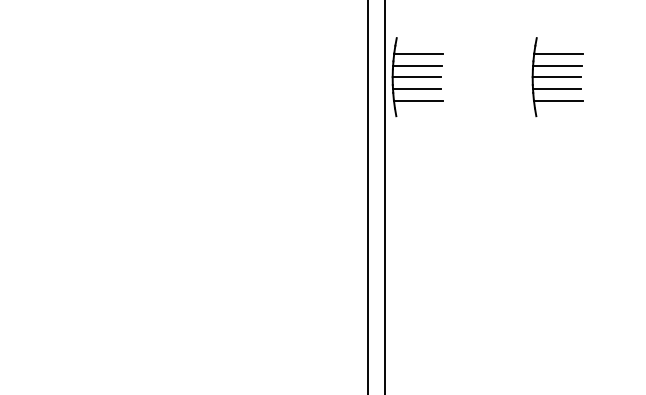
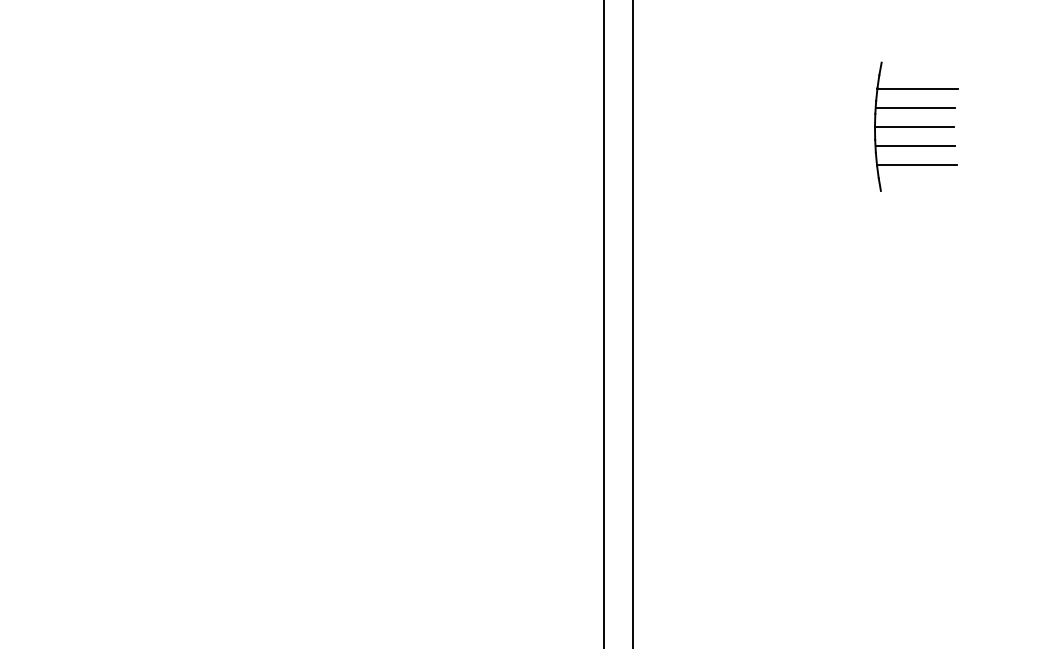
part: (417, 77) -> (685, 127), removed

